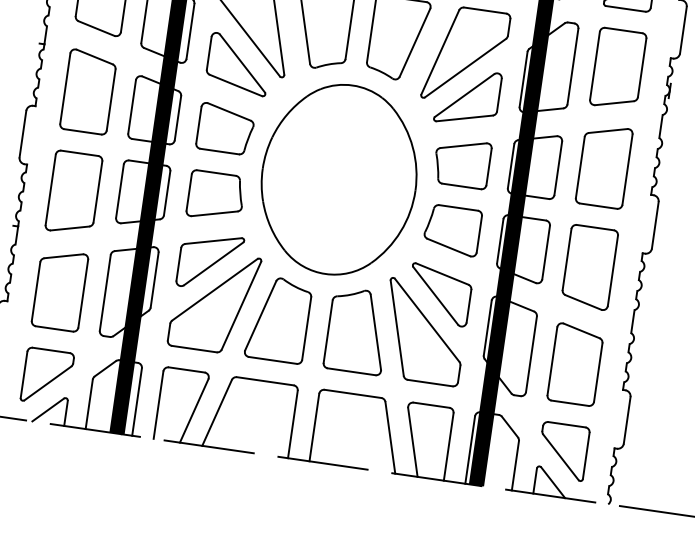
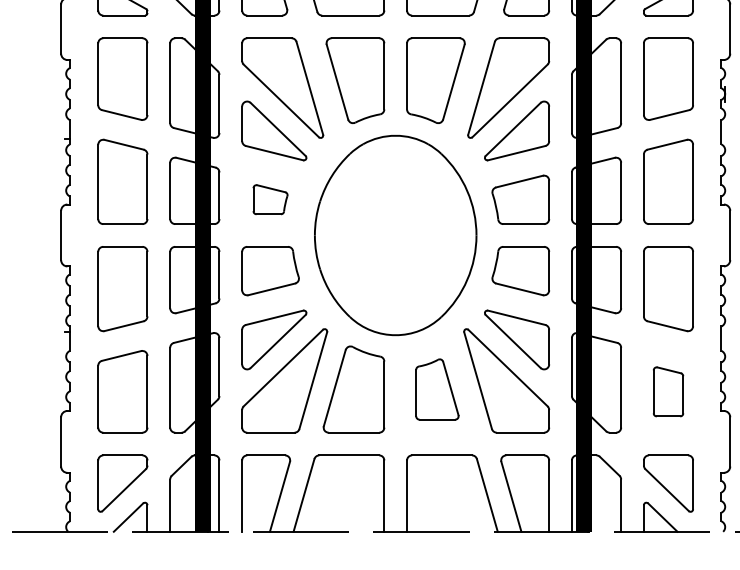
part: (225, 128) -> (270, 199), size x0.6
part: (357, 330) -> (437, 389), size x0.7
part: (575, 364) -> (668, 391), size x0.6

